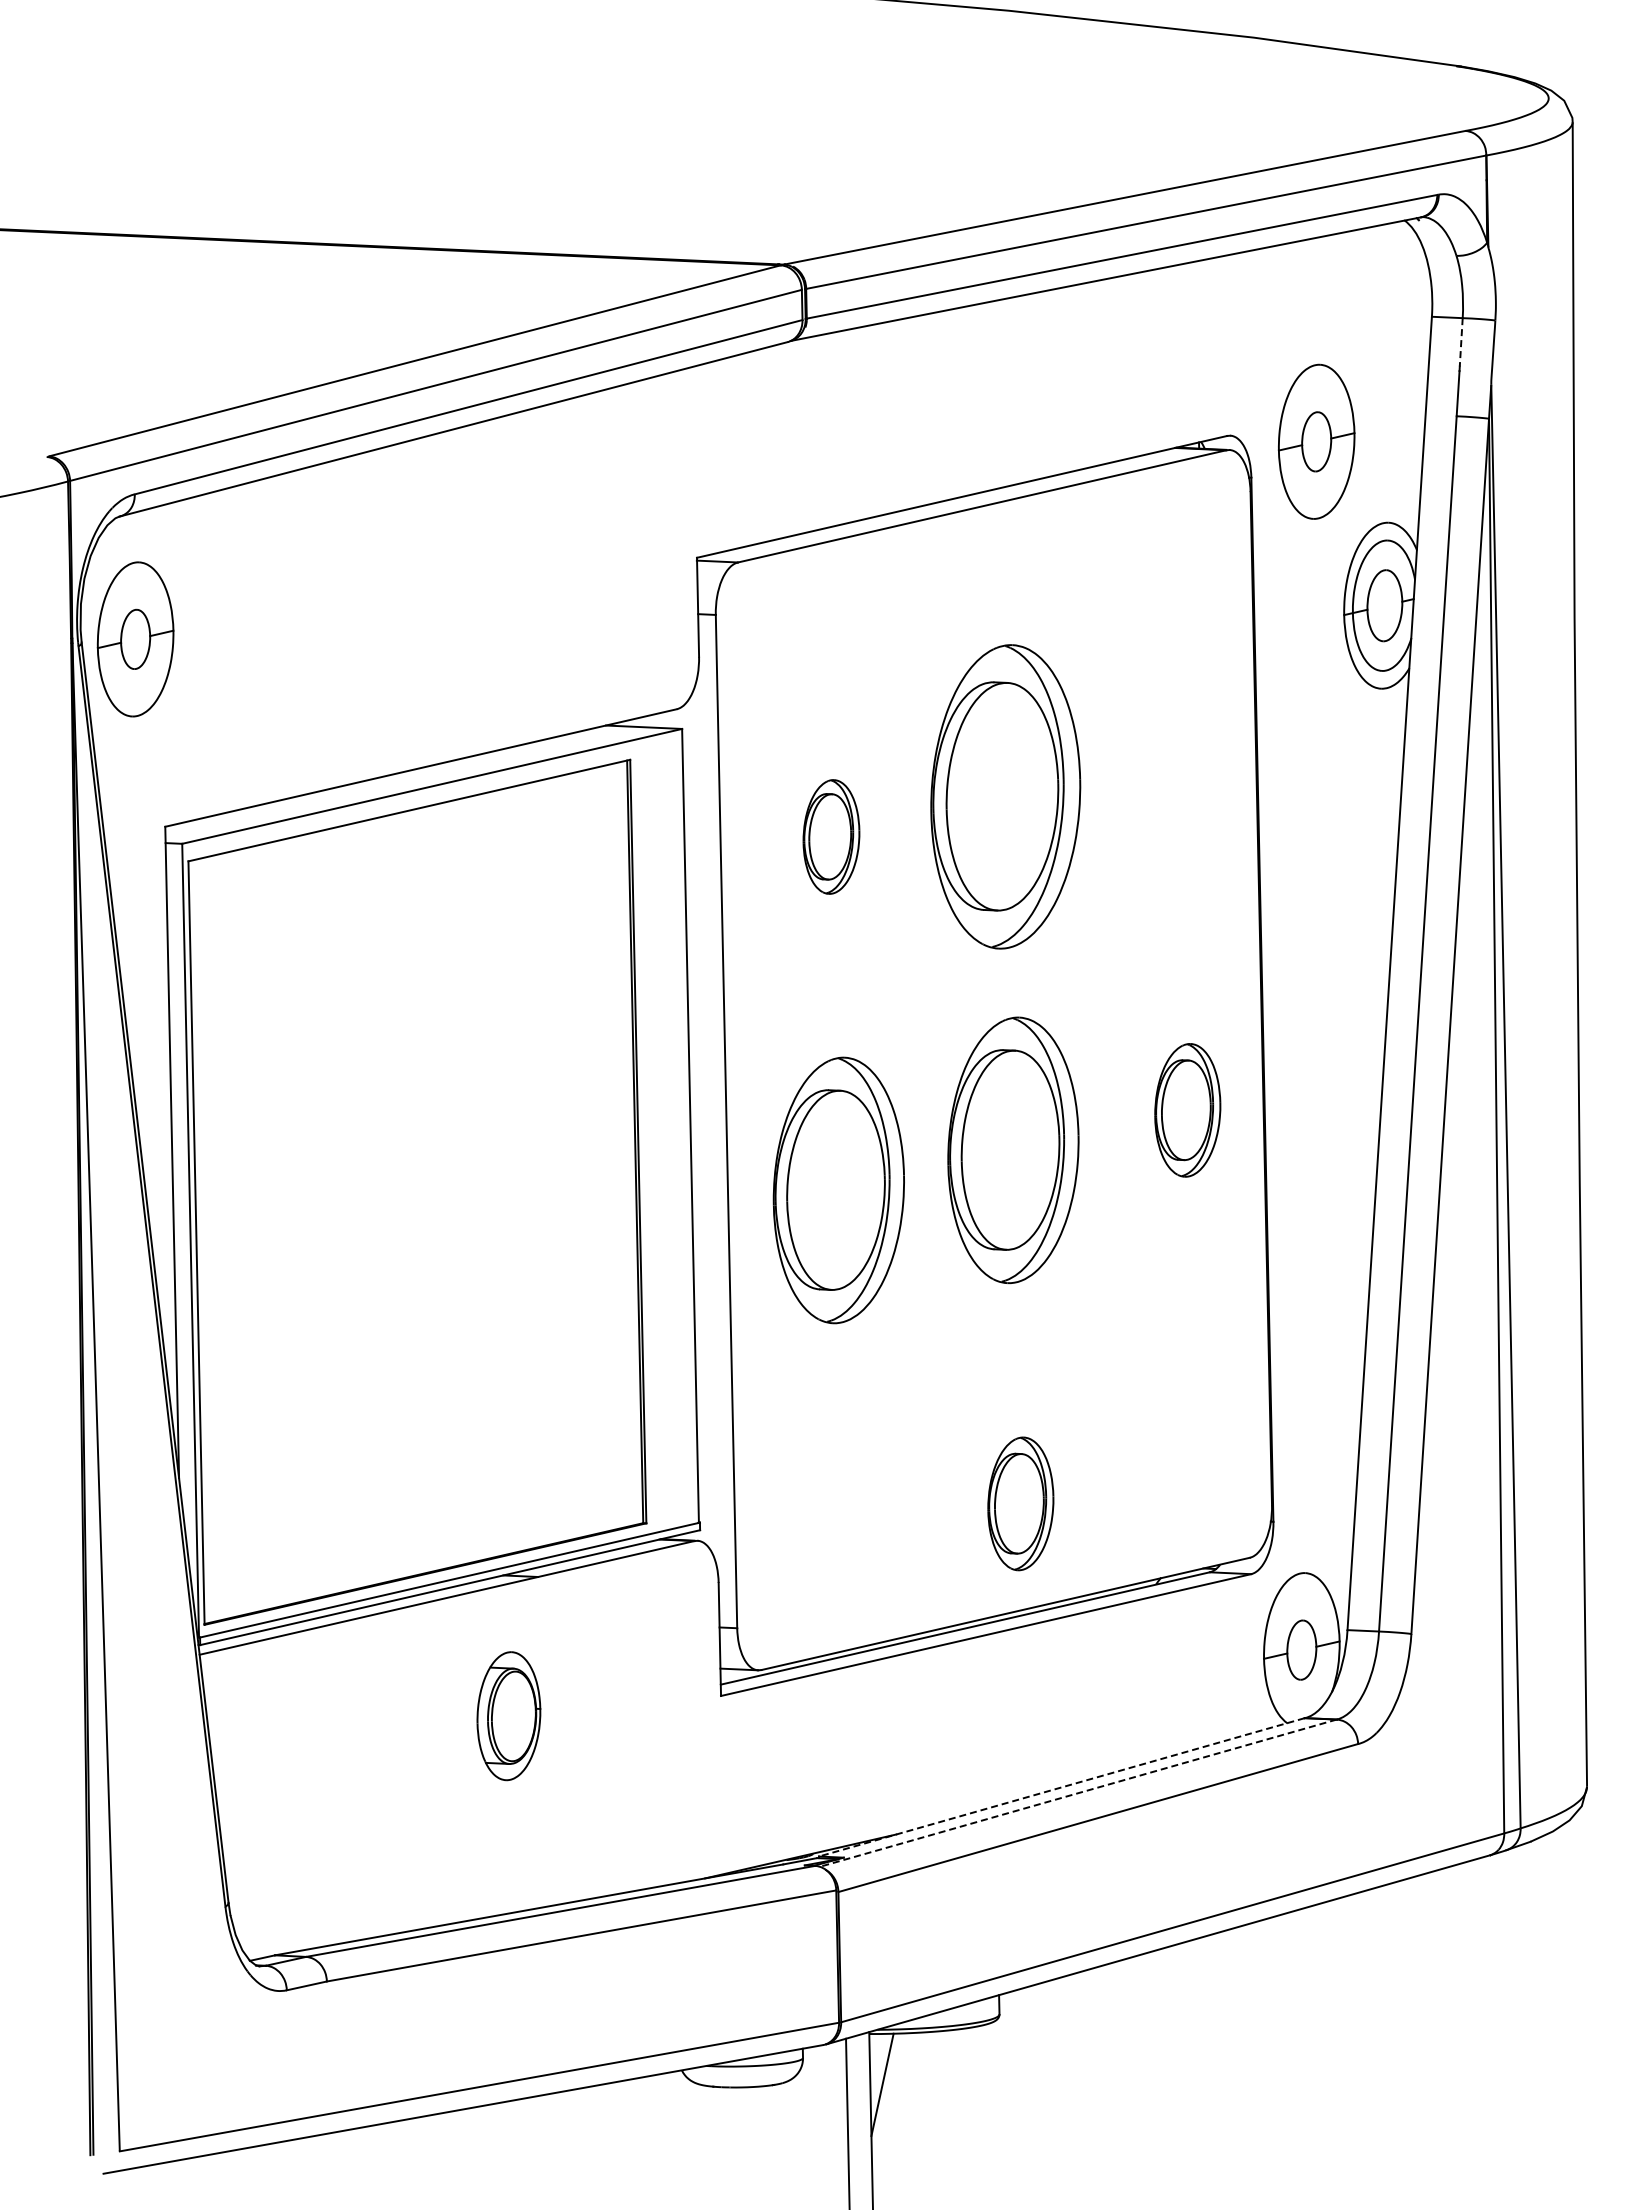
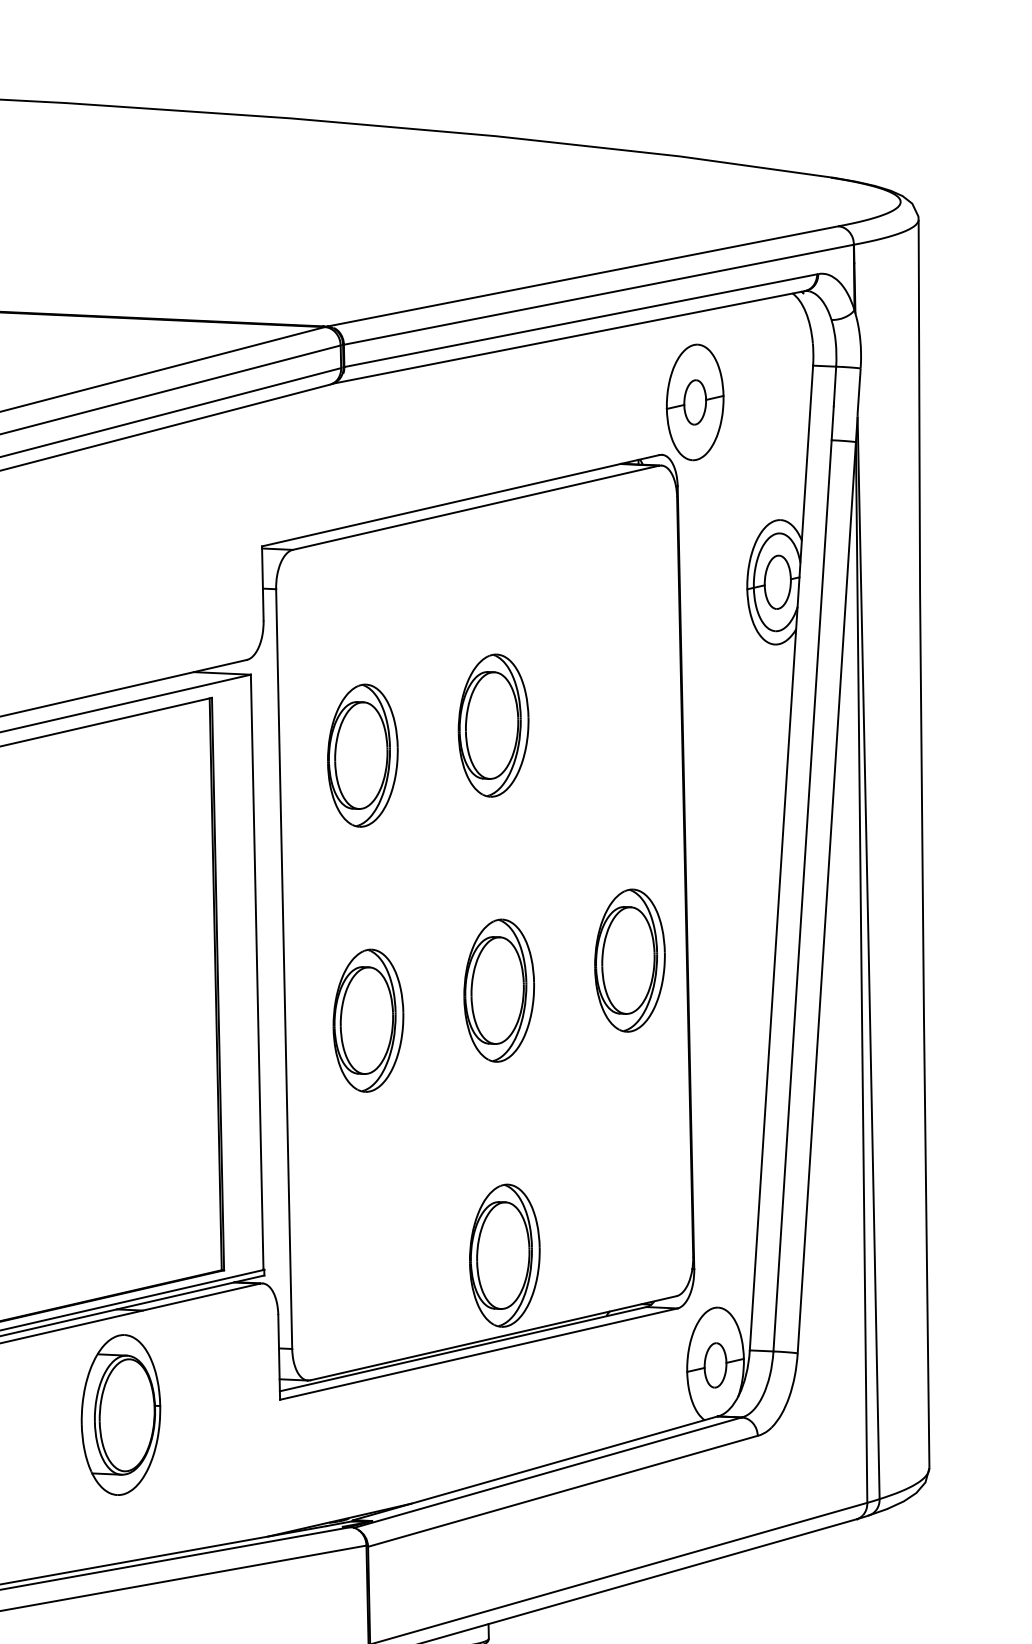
line: (1461, 342) -> (835, 384), dashed -> solid
part: (1316, 441) -> (695, 402), moved
part: (1005, 796) -> (493, 725), size x0.62
part: (831, 836) -> (362, 755), size x1.67
part: (1187, 1110) -> (629, 960), size x1.43
part: (1012, 1150) -> (498, 990), size x0.71
part: (838, 1190) -> (368, 1020), size x0.71
part: (1020, 1503) -> (504, 1255), size x1.43
part: (508, 1715) -> (120, 1414), size x1.67
line: (1061, 1787) -> (535, 1468), dashed -> solid
line: (1078, 1793) -> (548, 1472), dashed -> solid

